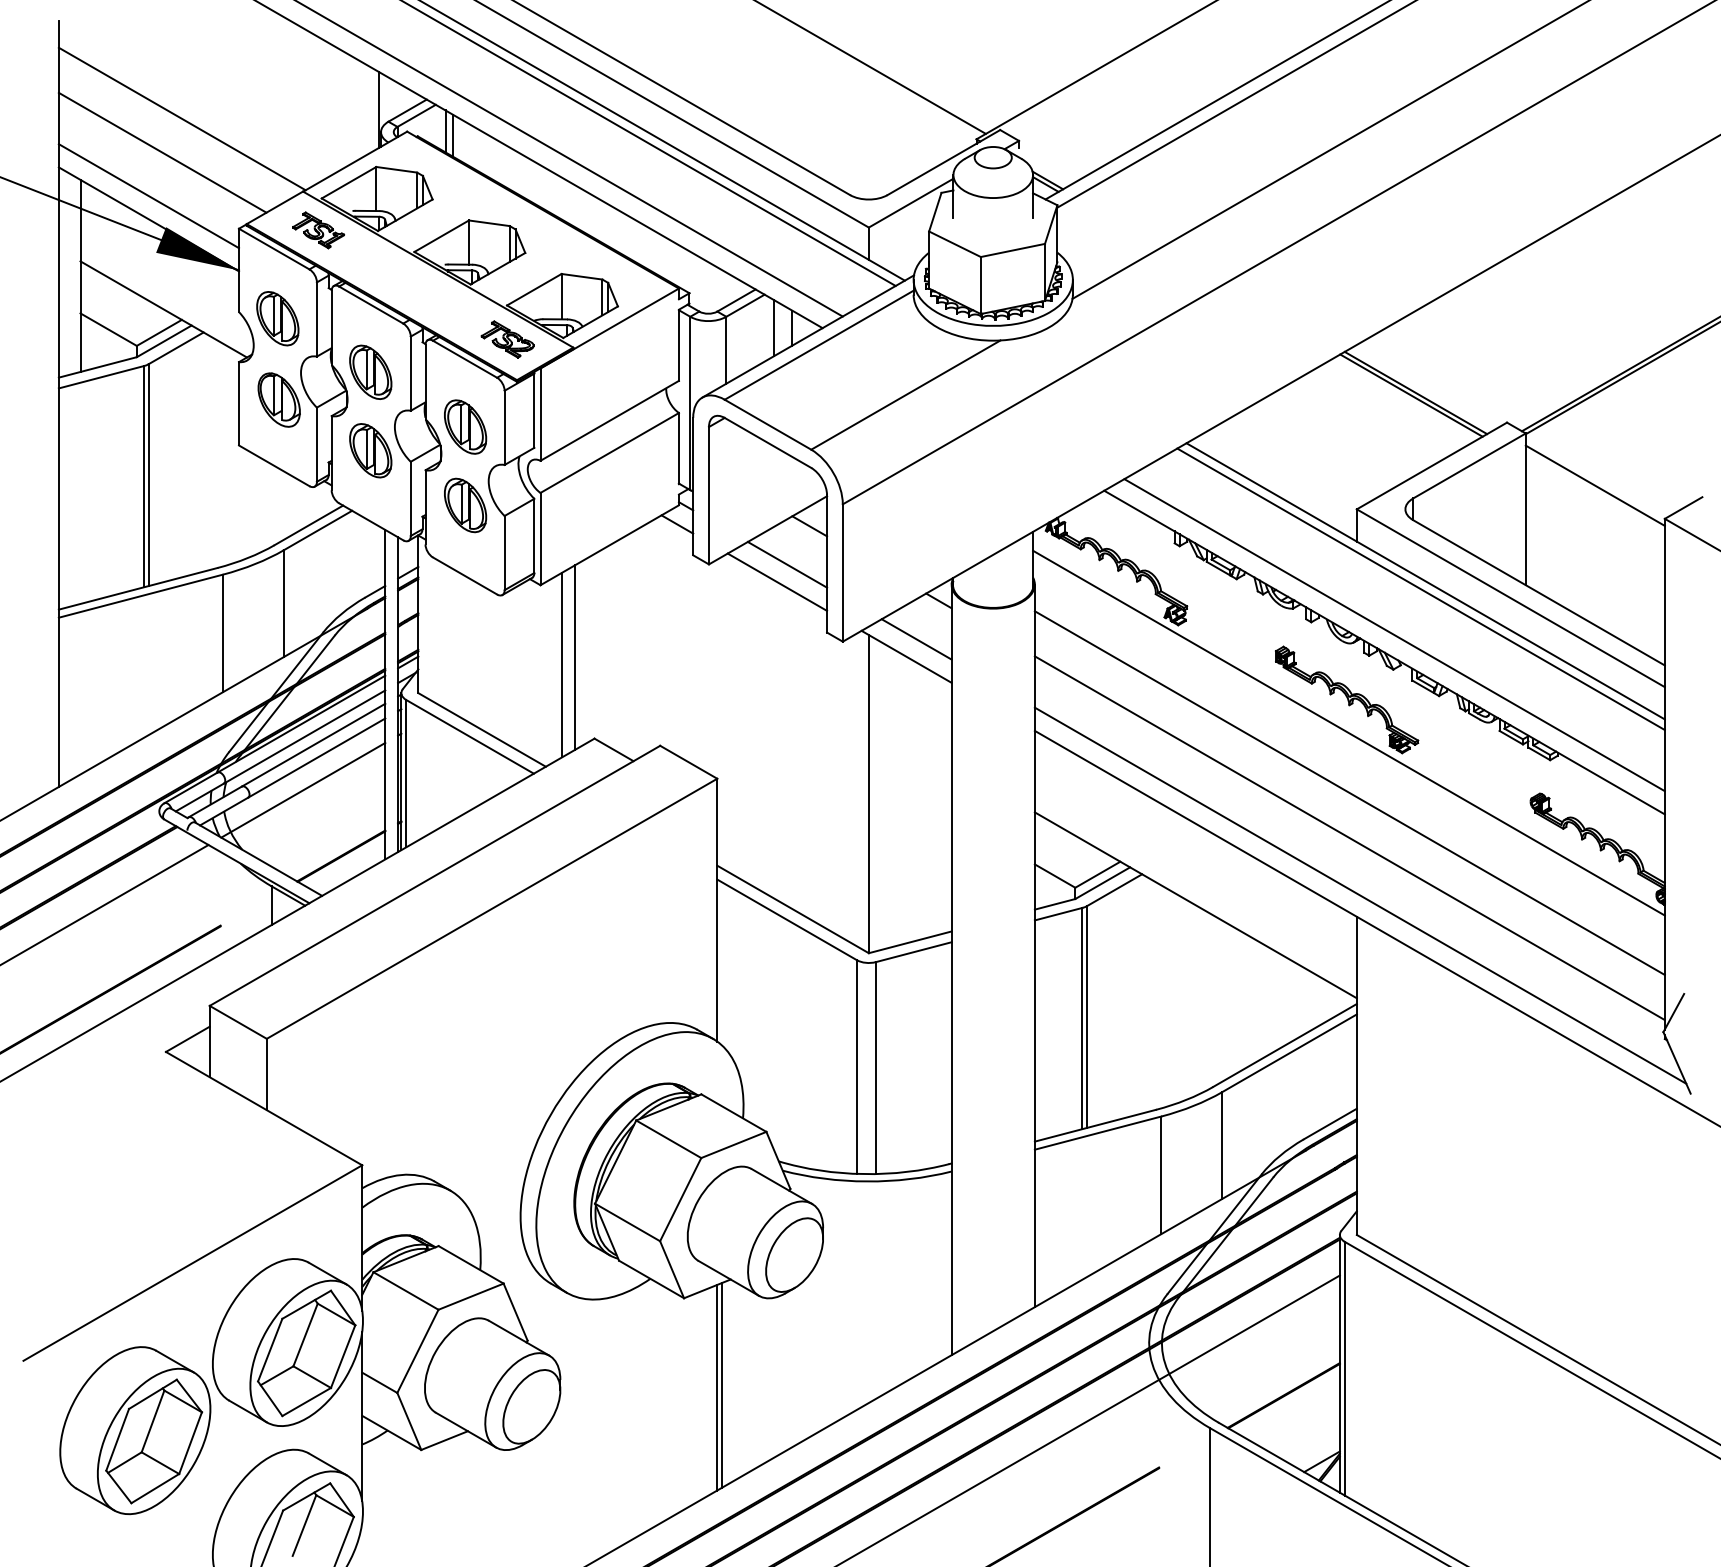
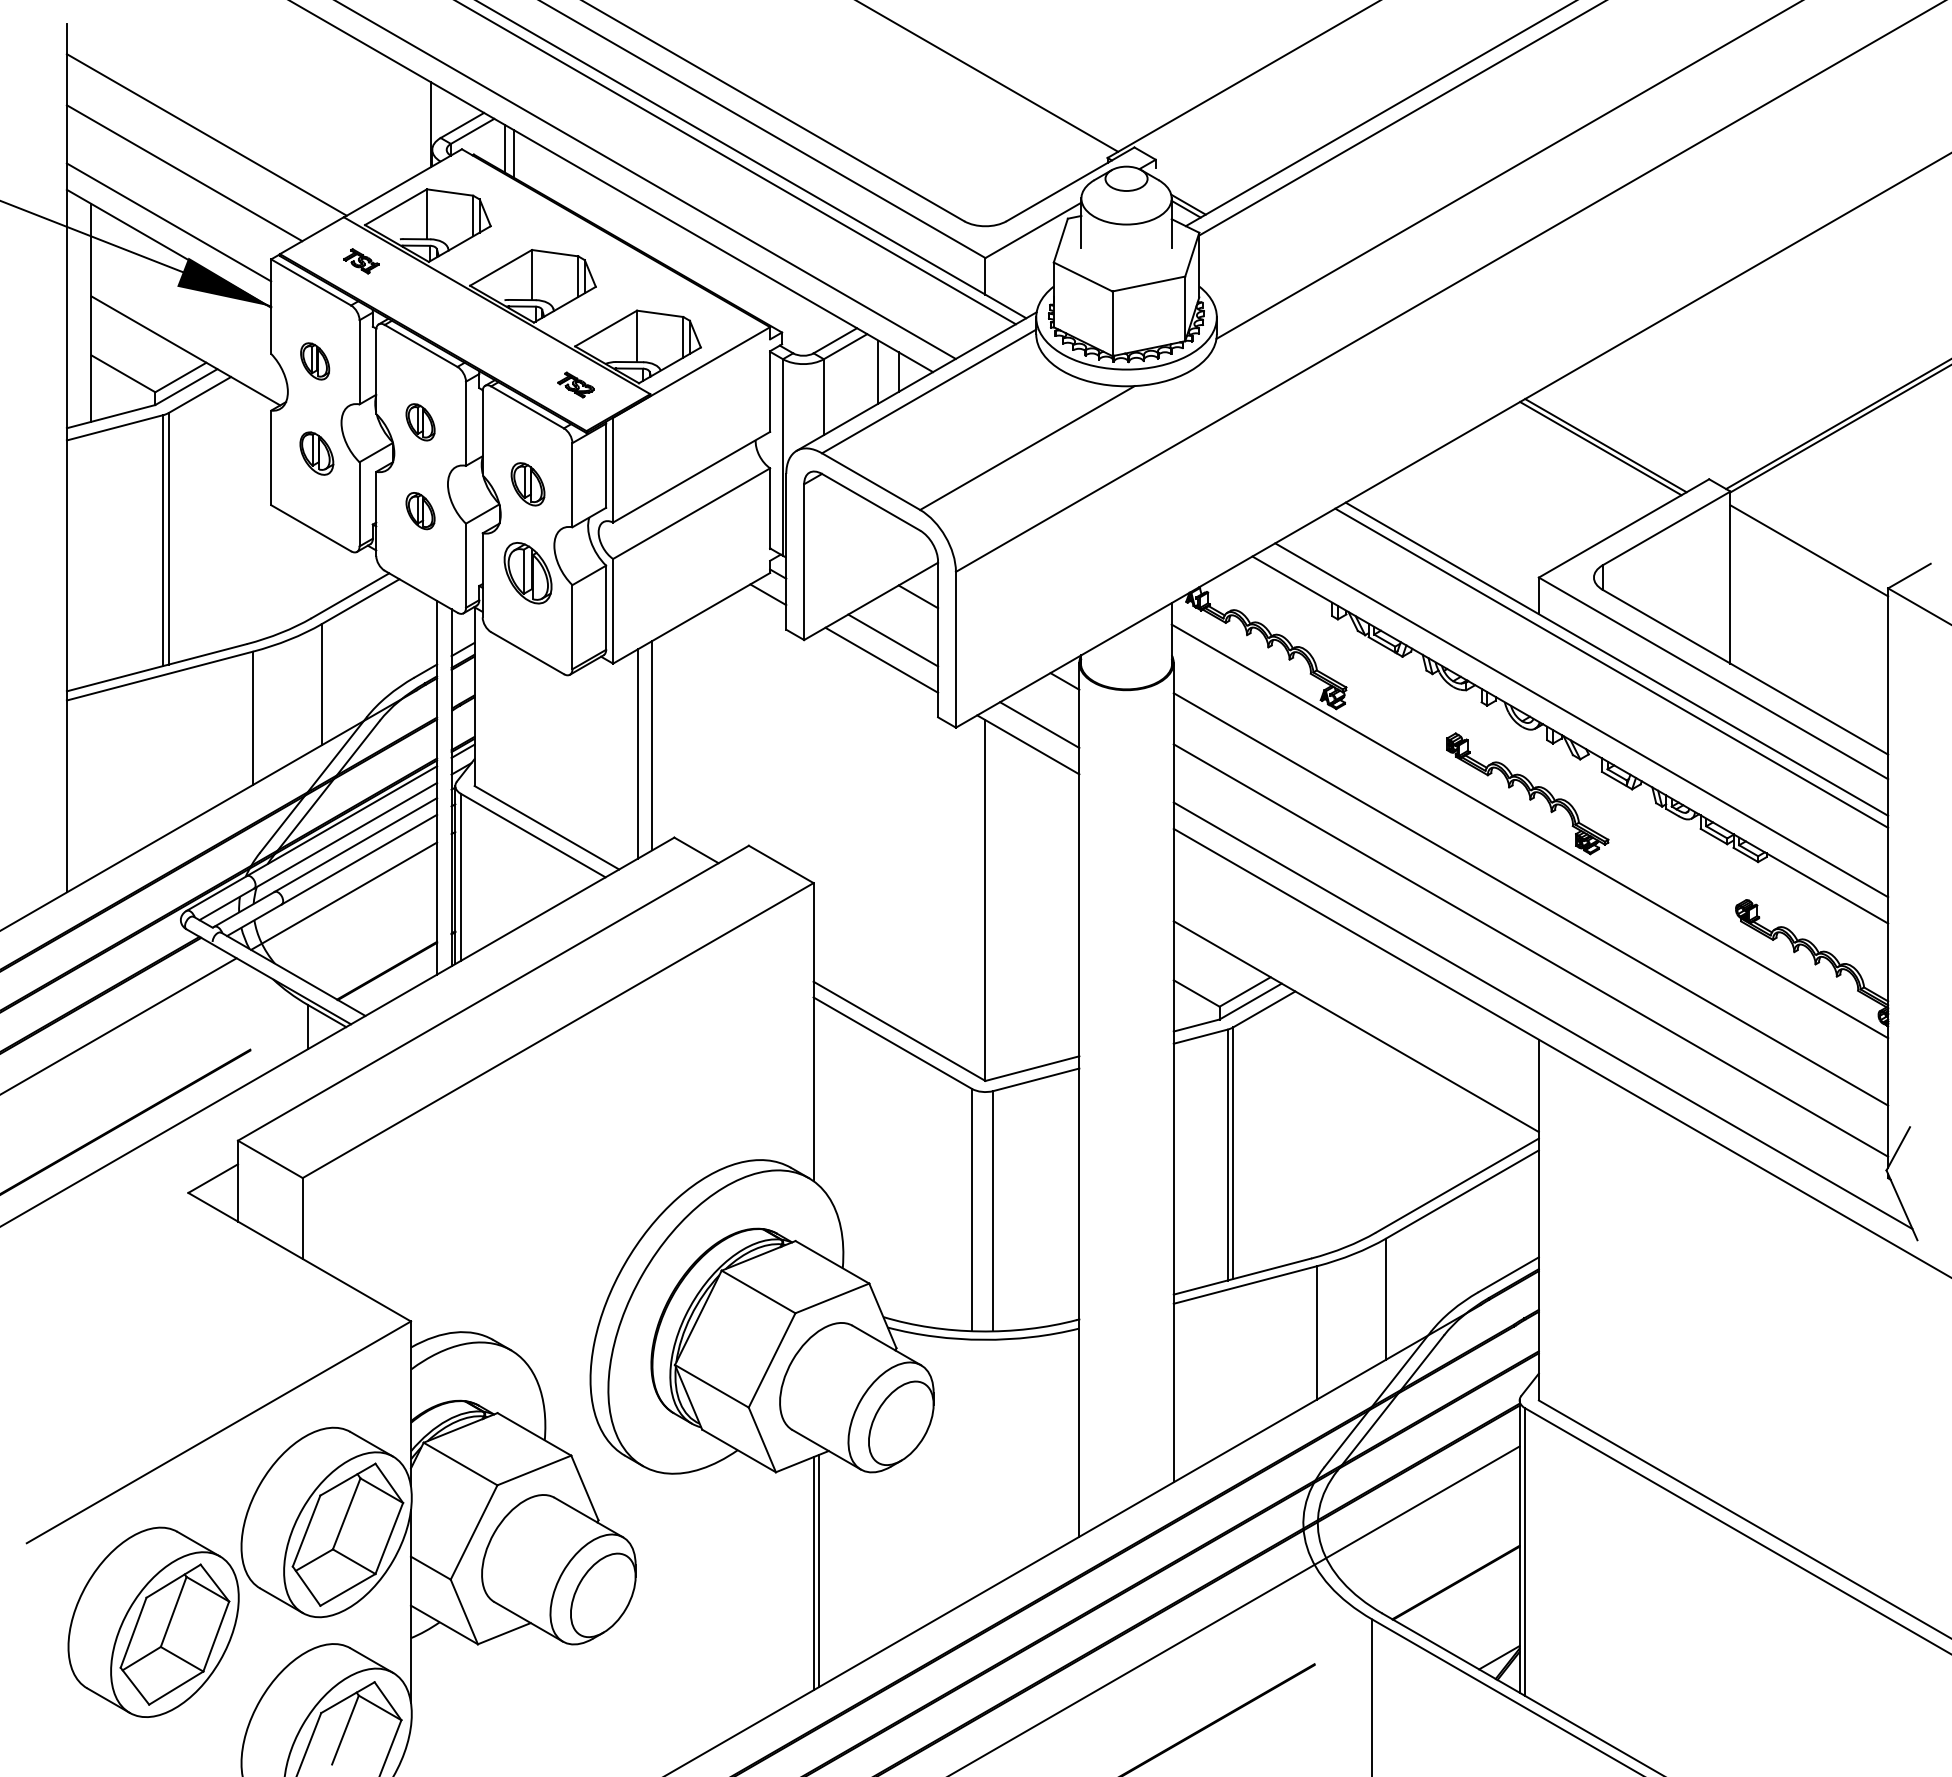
part: (318, 230) -> (361, 261), size x0.6
part: (277, 318) -> (314, 361), size x0.6
part: (507, 339) -> (575, 384), size x0.6
part: (370, 372) -> (420, 422), size x0.6
part: (278, 399) -> (316, 453), size x0.7
part: (465, 427) -> (527, 484), size x0.7
part: (370, 450) -> (420, 510), size x0.6

